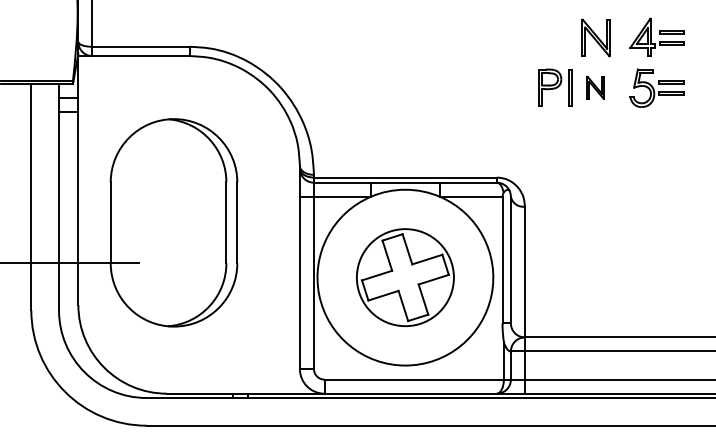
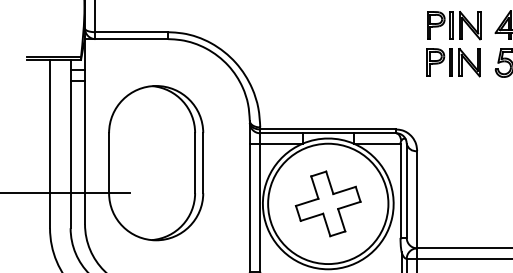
part: (555, 37) -> (439, 25), added
part: (595, 87) -> (469, 62), size x1.67
circle: (405, 277) -> (328, 203), size x1.67

